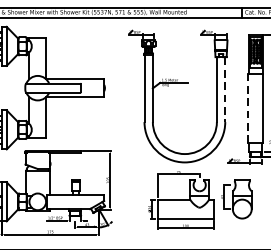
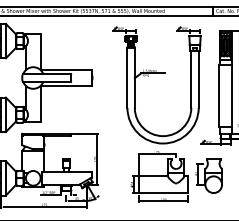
line: (225, 89) -> (198, 79), dashed -> solid
line: (247, 109) -> (218, 96), dashed -> solid

